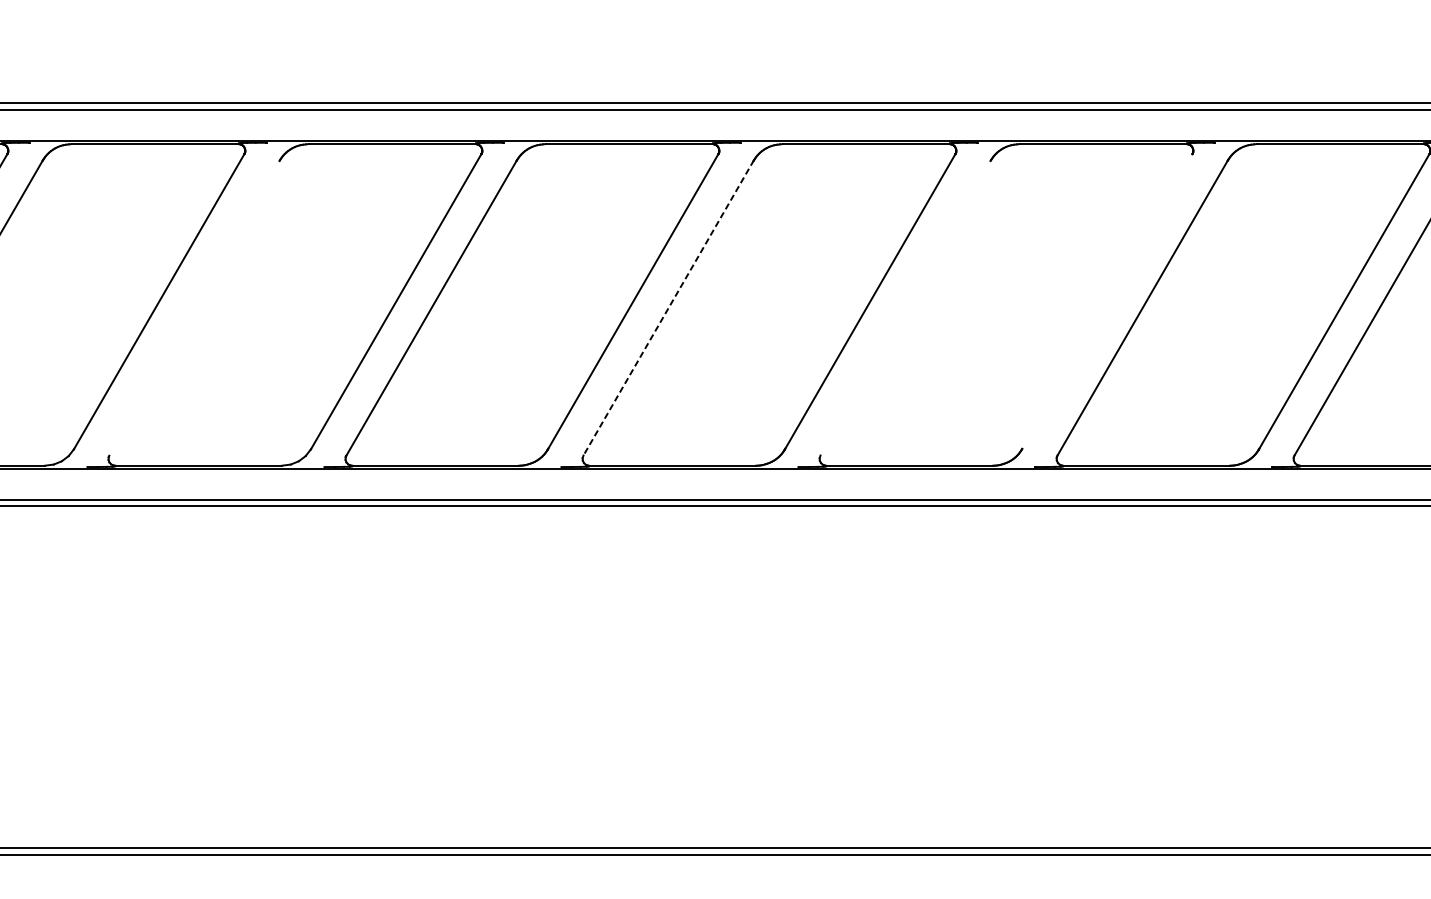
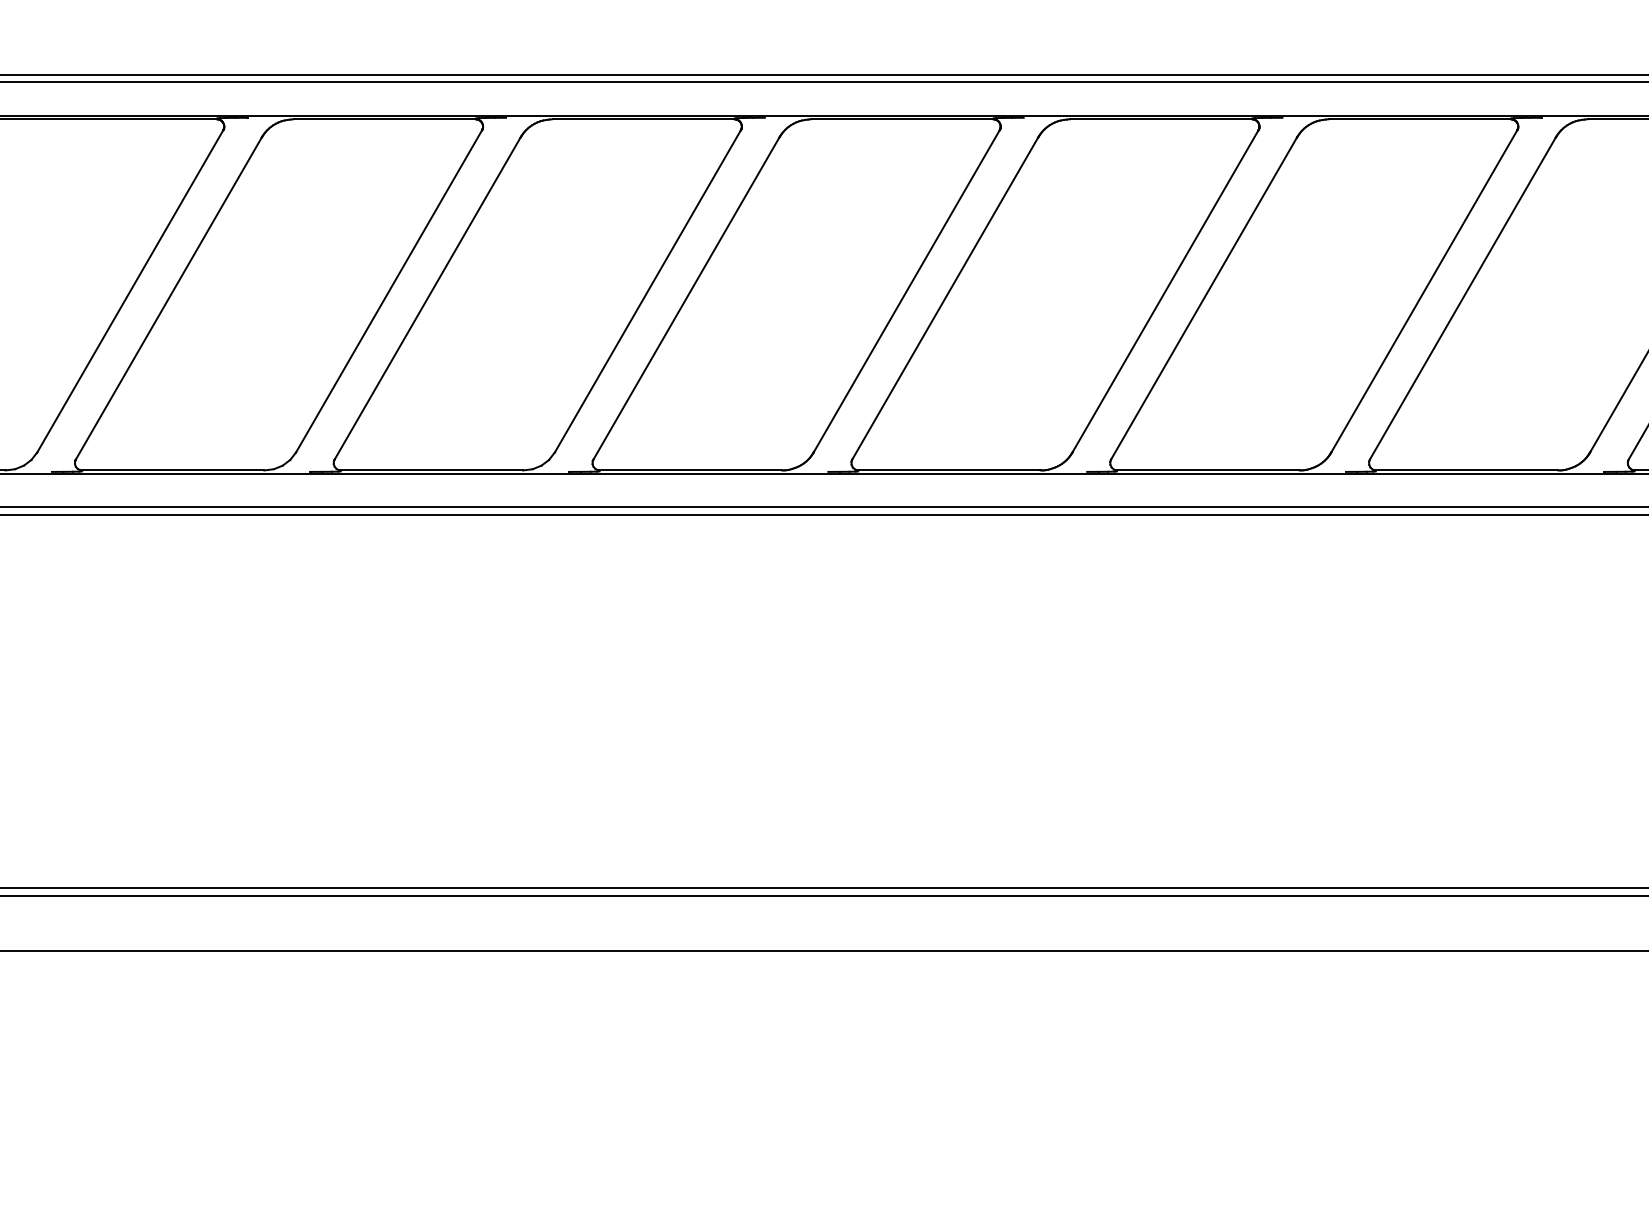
line: (1107, 300) -> (1424, 290), added
line: (194, 308) -> (427, 298), added
line: (668, 308) -> (945, 298), dashed -> solid
line: (905, 308) -> (1203, 298), added

